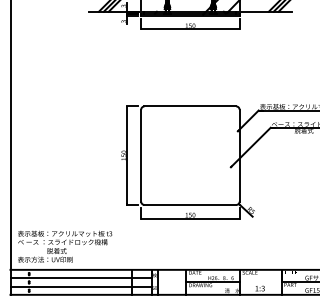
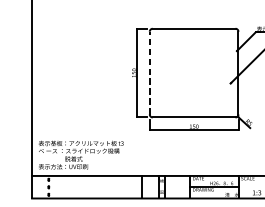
line: (141, 155) -> (150, 72), solid -> dashed
line: (80, 278) -> (95, 183), removed
line: (80, 286) -> (95, 190), removed

